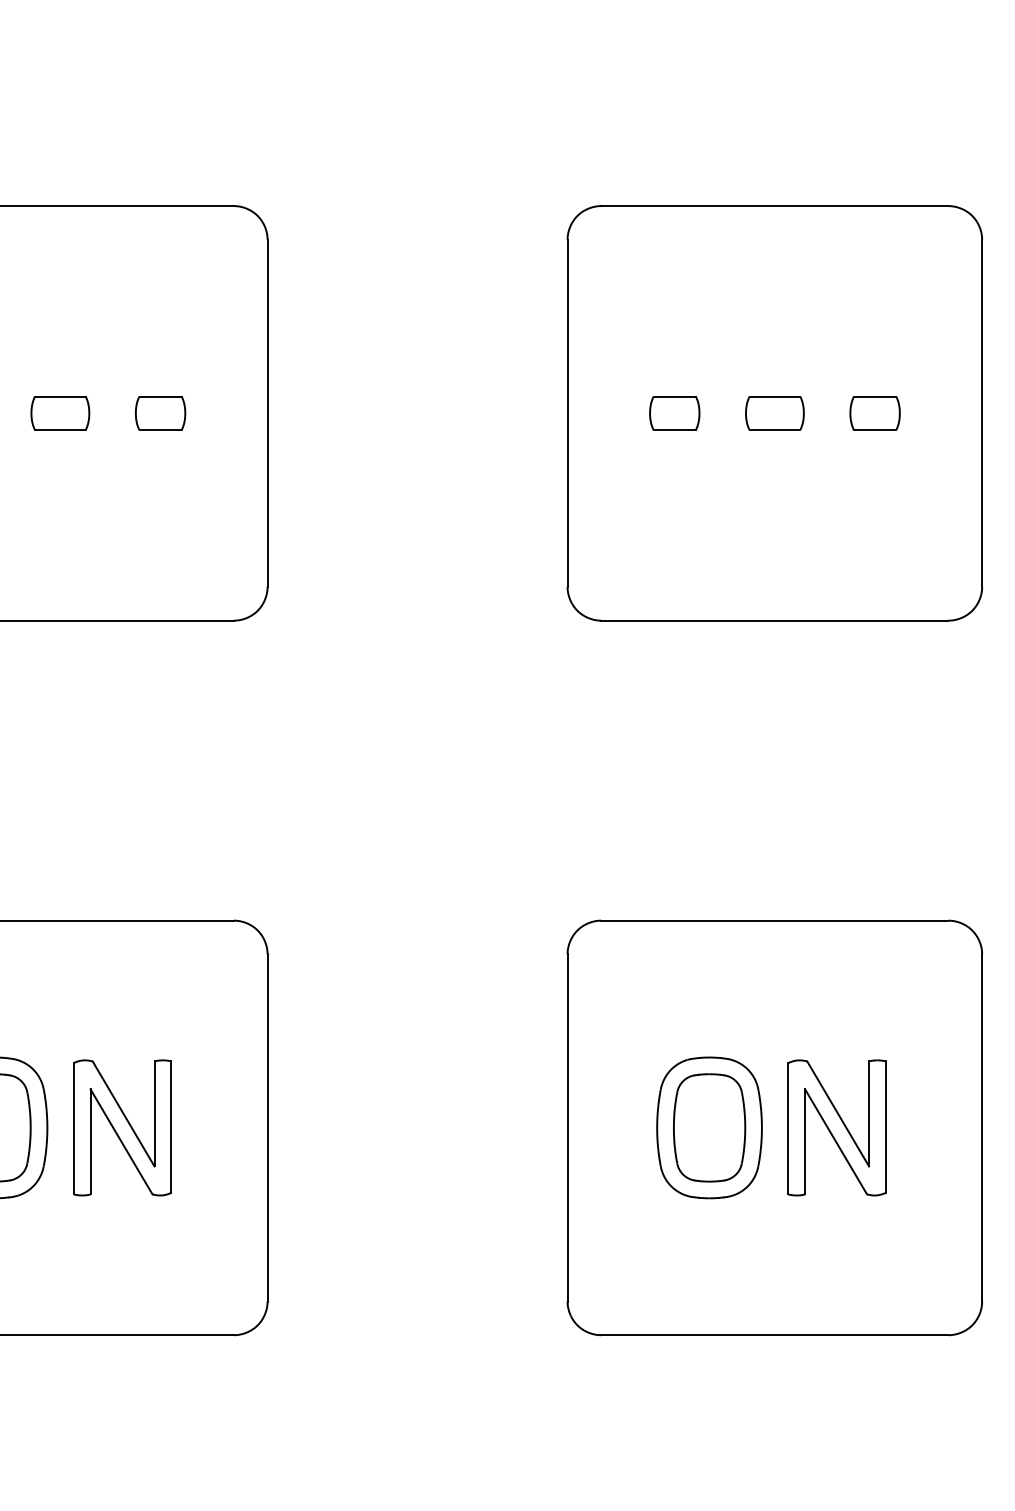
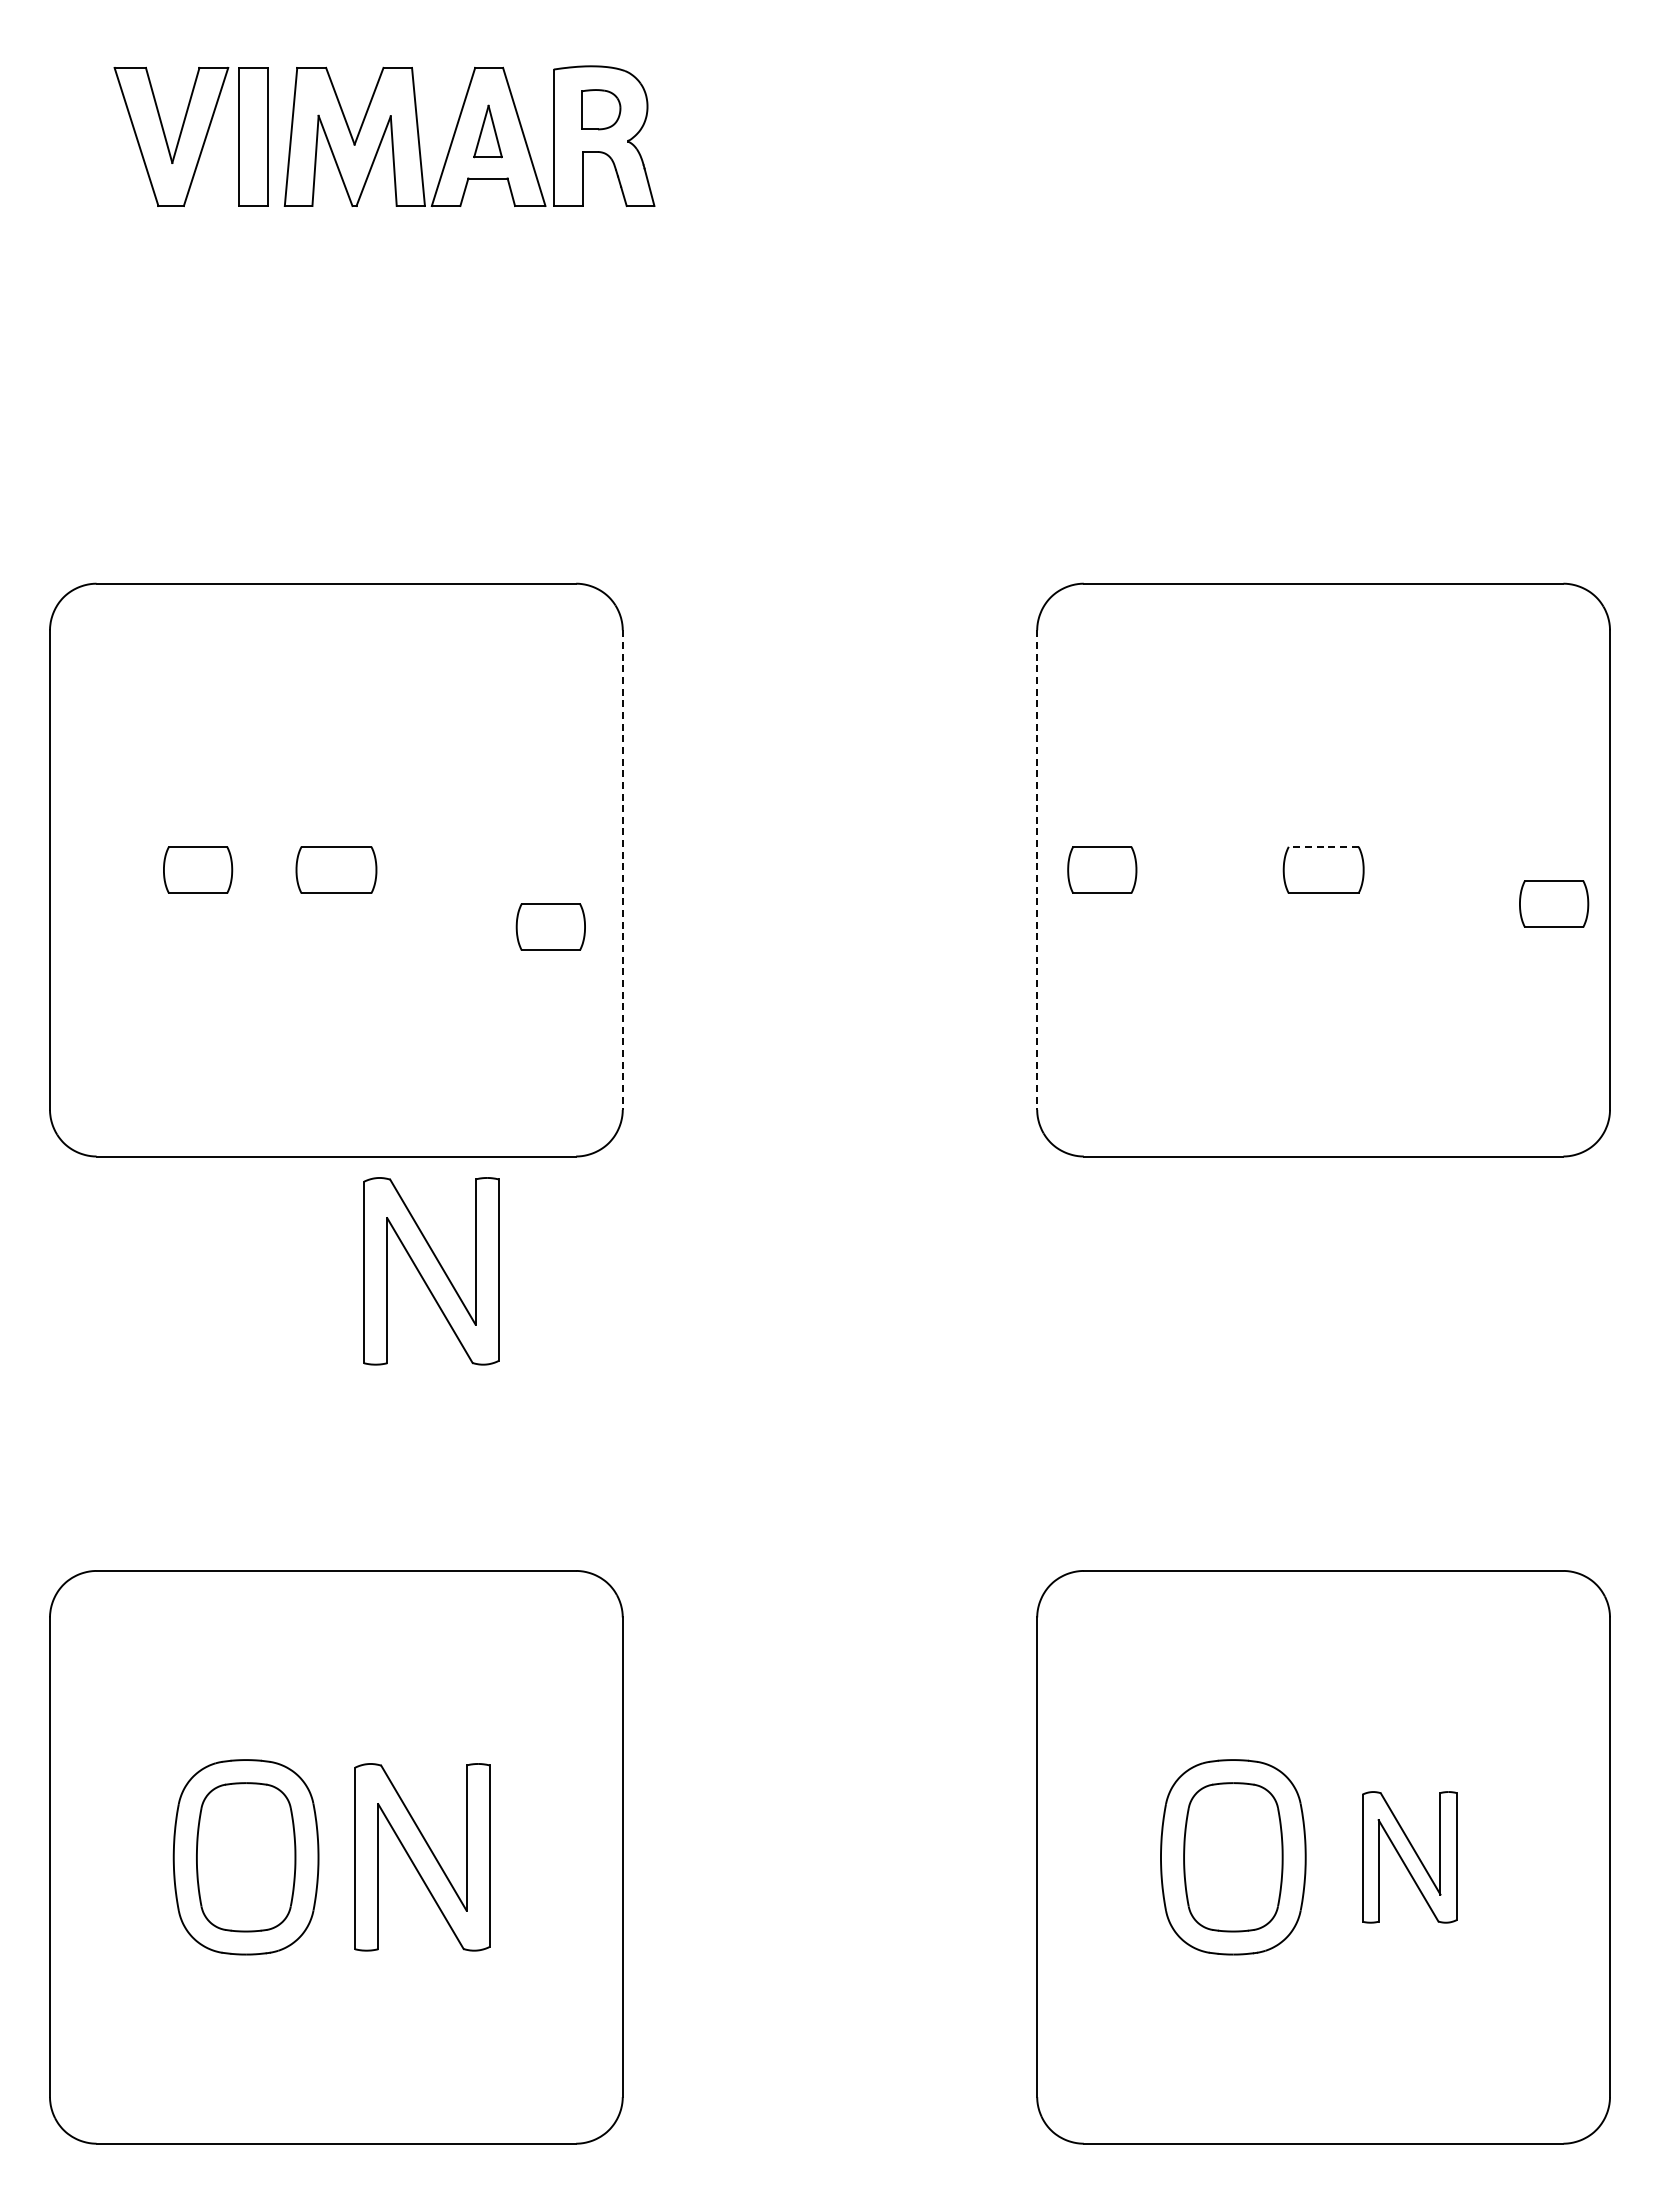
line: (774, 396) -> (1323, 846), solid -> dashed
part: (160, 412) -> (550, 926), moved
part: (674, 412) -> (1102, 869), moved
part: (875, 412) -> (1554, 903), moved
line: (267, 413) -> (622, 870), solid -> dashed
line: (567, 413) -> (1037, 870), solid -> dashed
part: (129, 703) -> (431, 1271), added
part: (837, 1128) -> (1409, 1857), size x0.7

